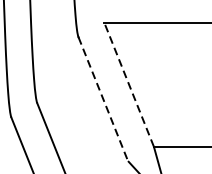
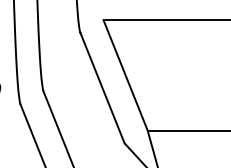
line: (129, 83) -> (125, 74), dashed -> solid
line: (103, 99) -> (102, 88), dashed -> solid

